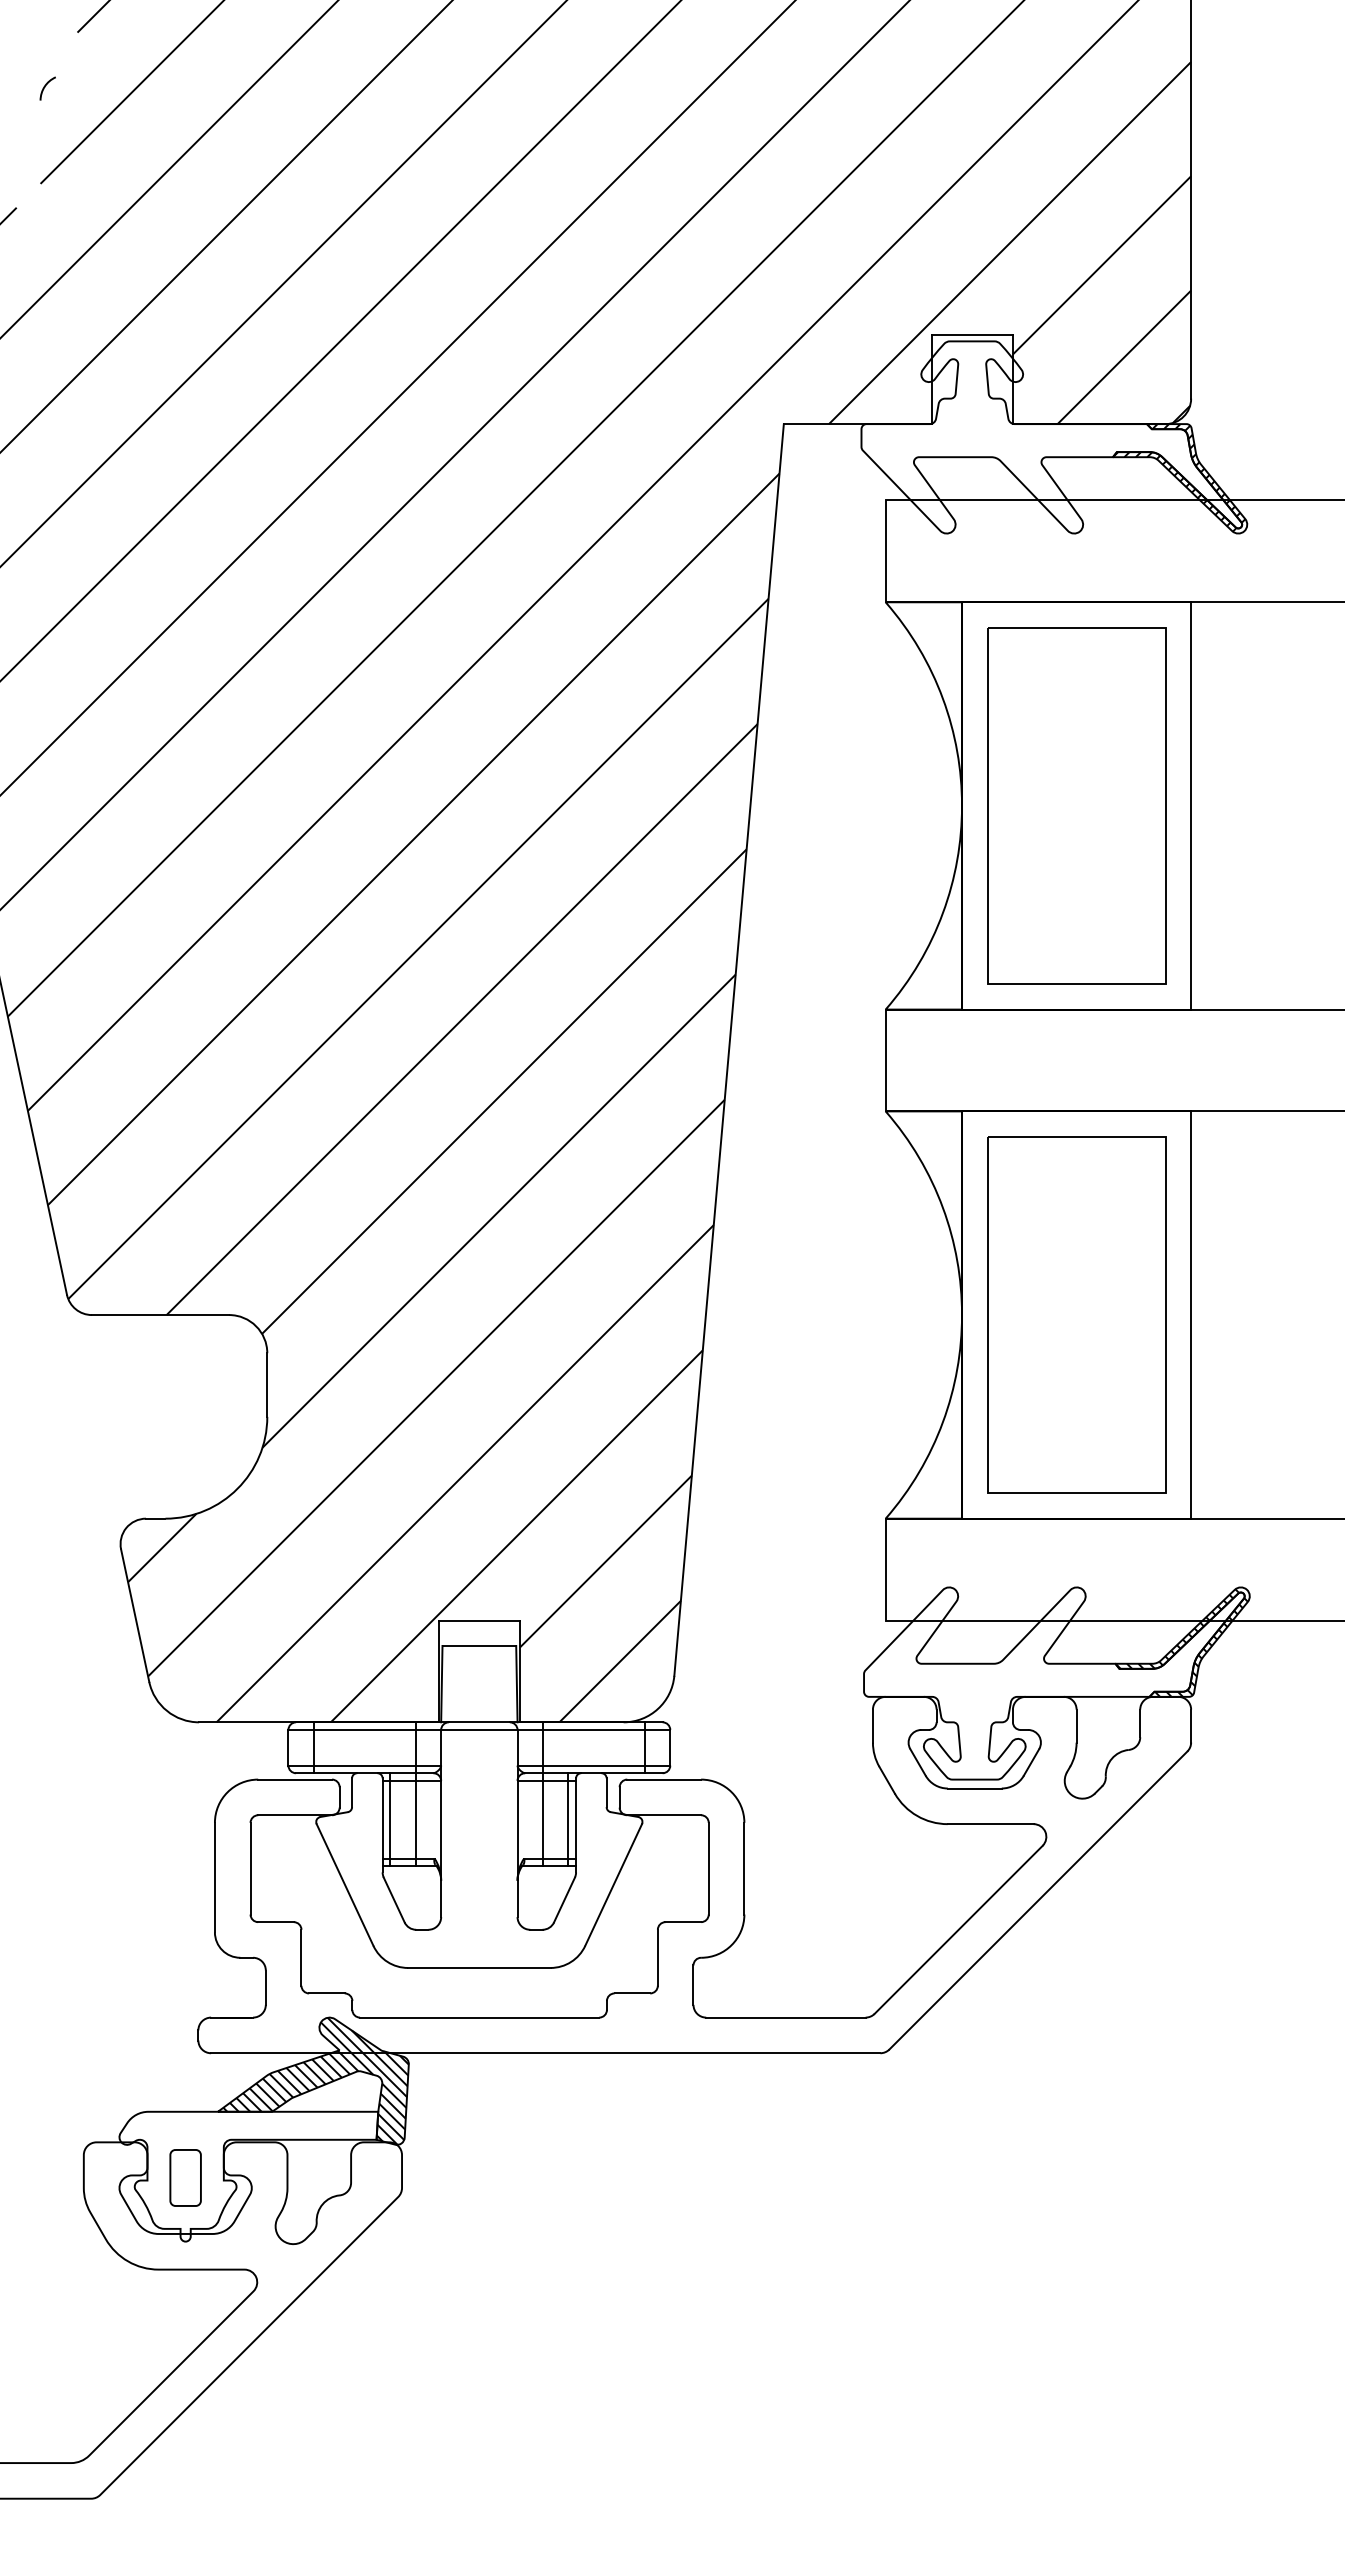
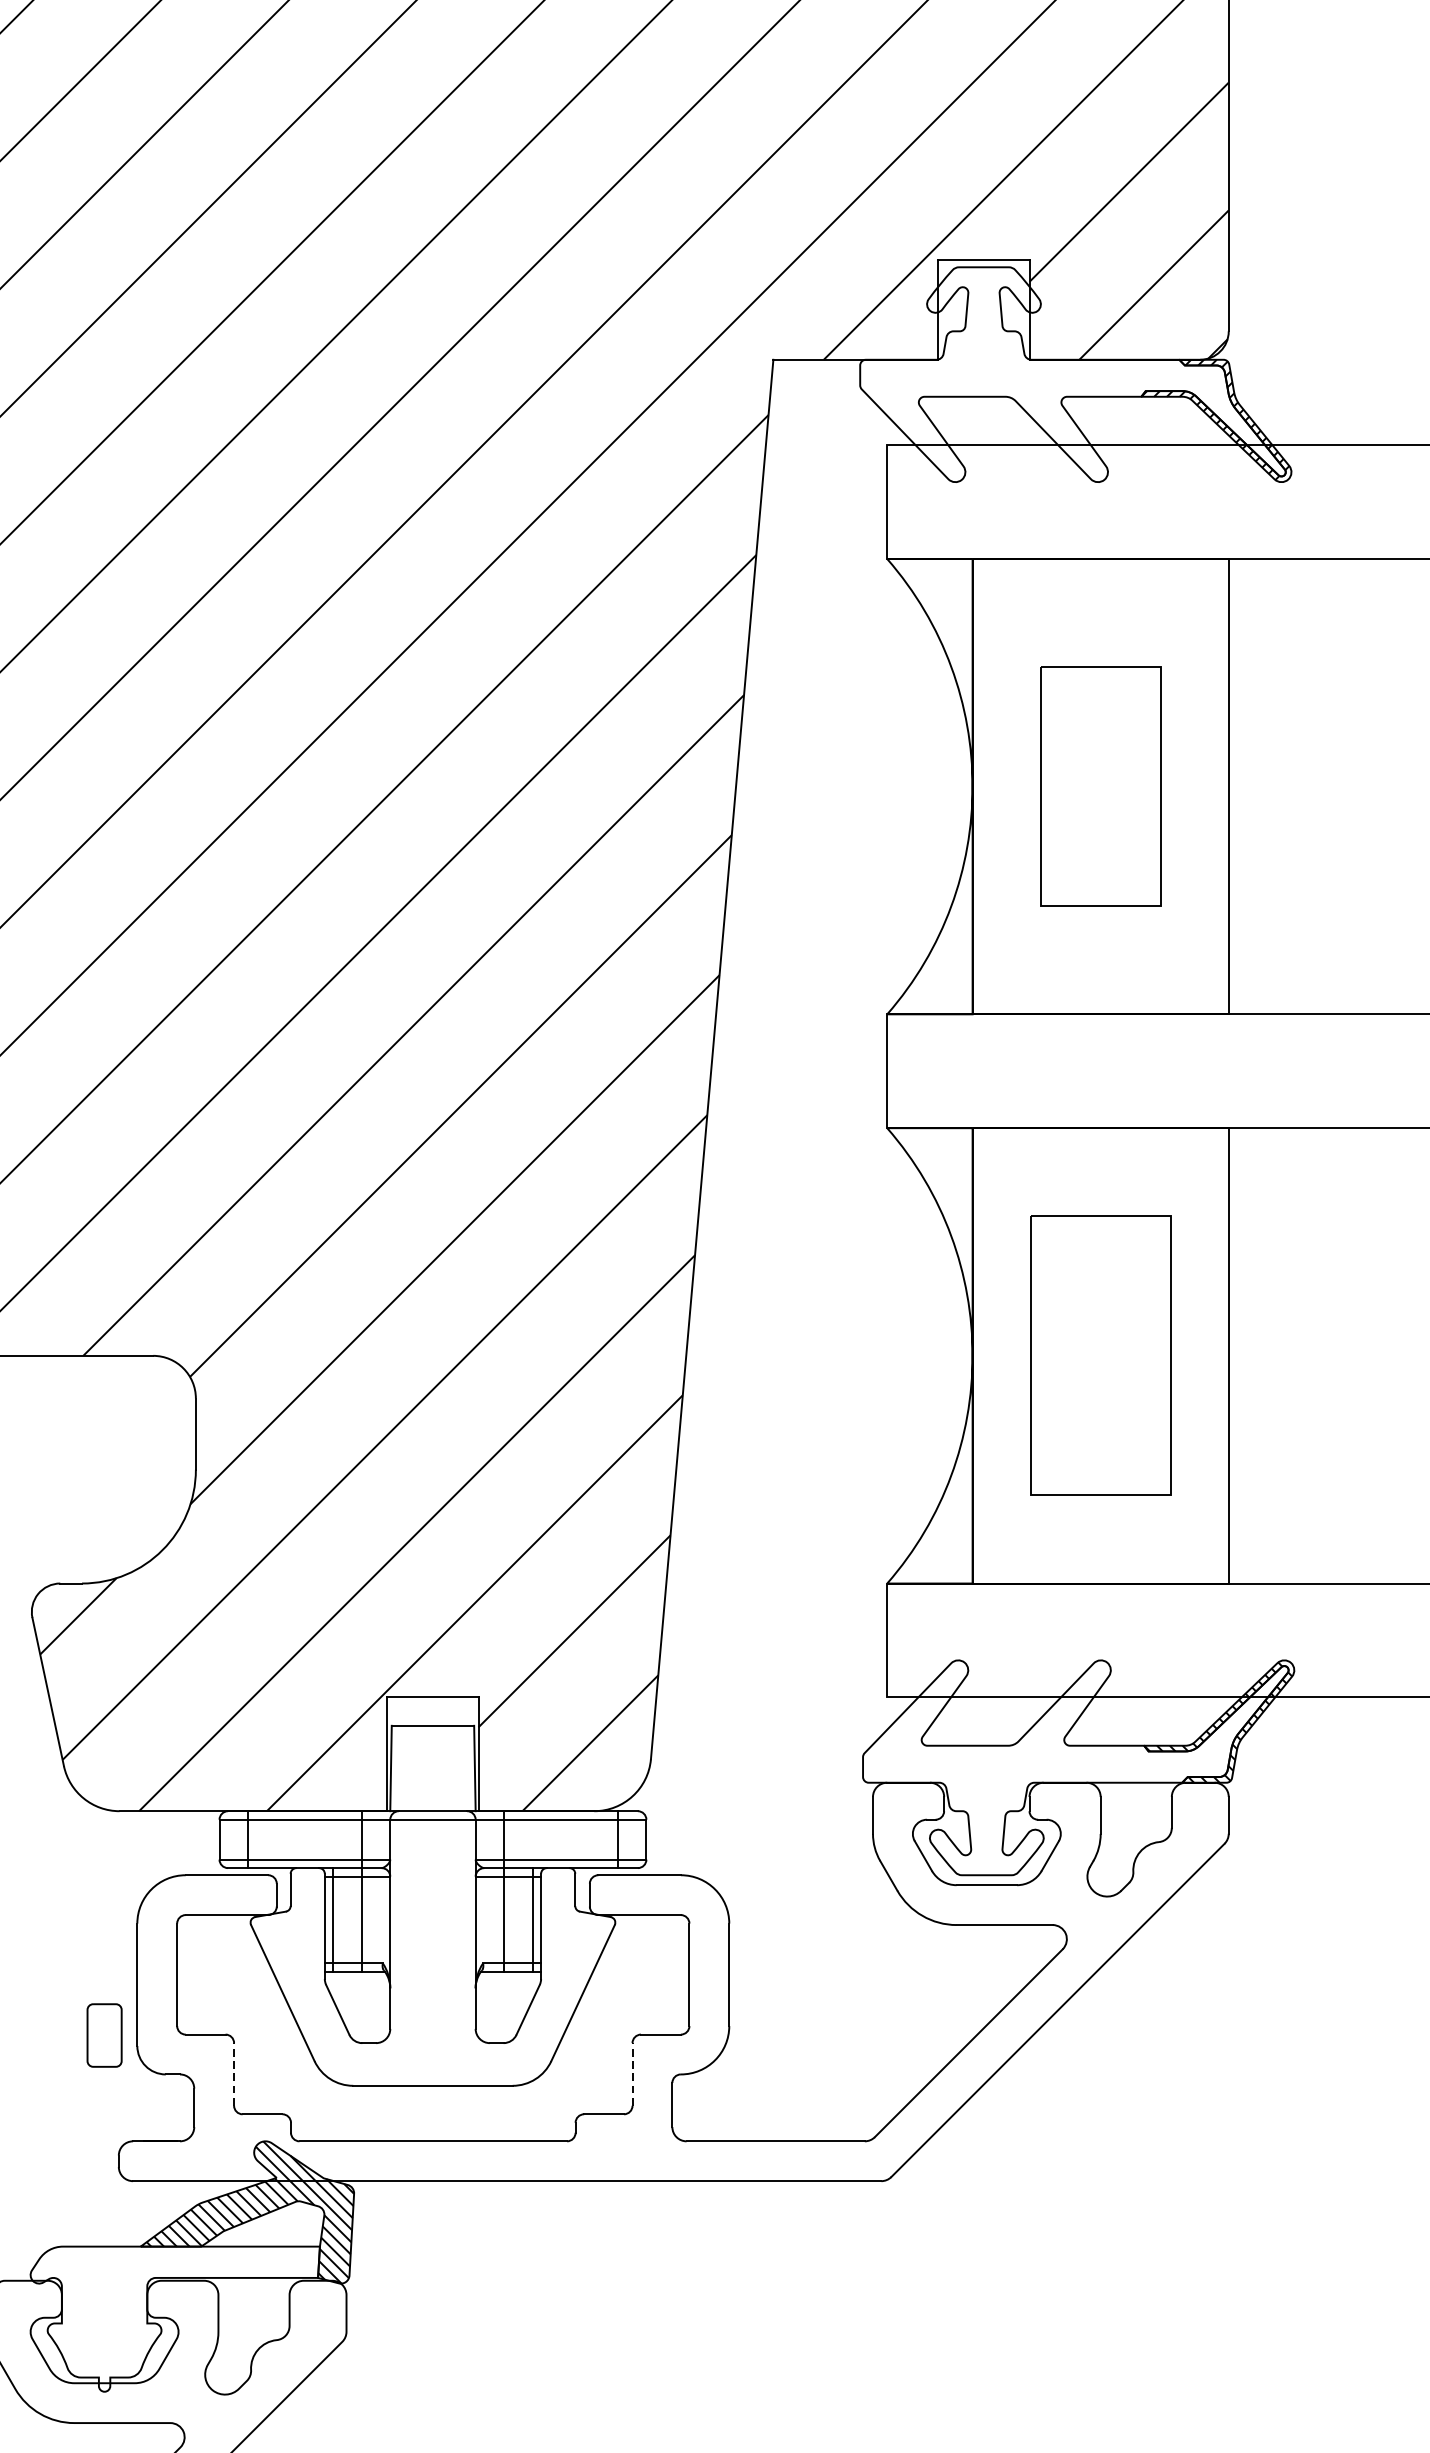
part: (1076, 805) -> (1100, 786), size x0.6
part: (1076, 1314) -> (1100, 1355), size x0.7
line: (301, 1957) -> (234, 2074), solid -> dashed
line: (657, 1957) -> (632, 2074), solid -> dashed
part: (185, 2177) -> (104, 2034), moved

